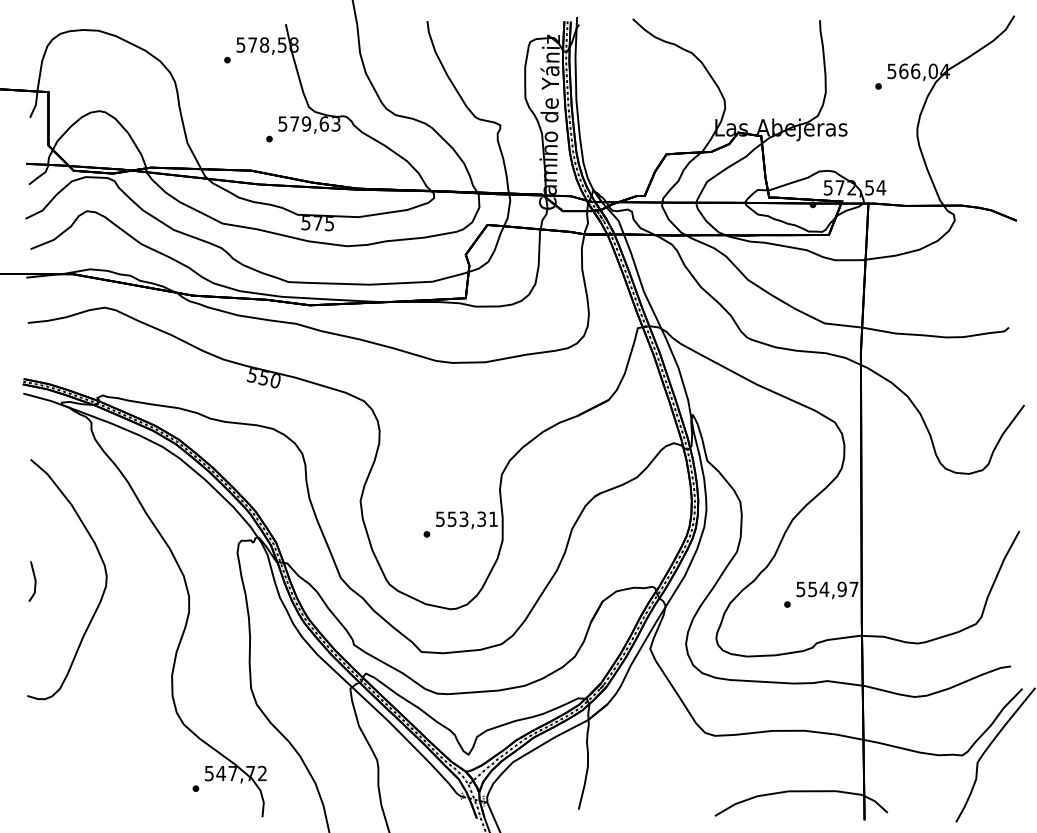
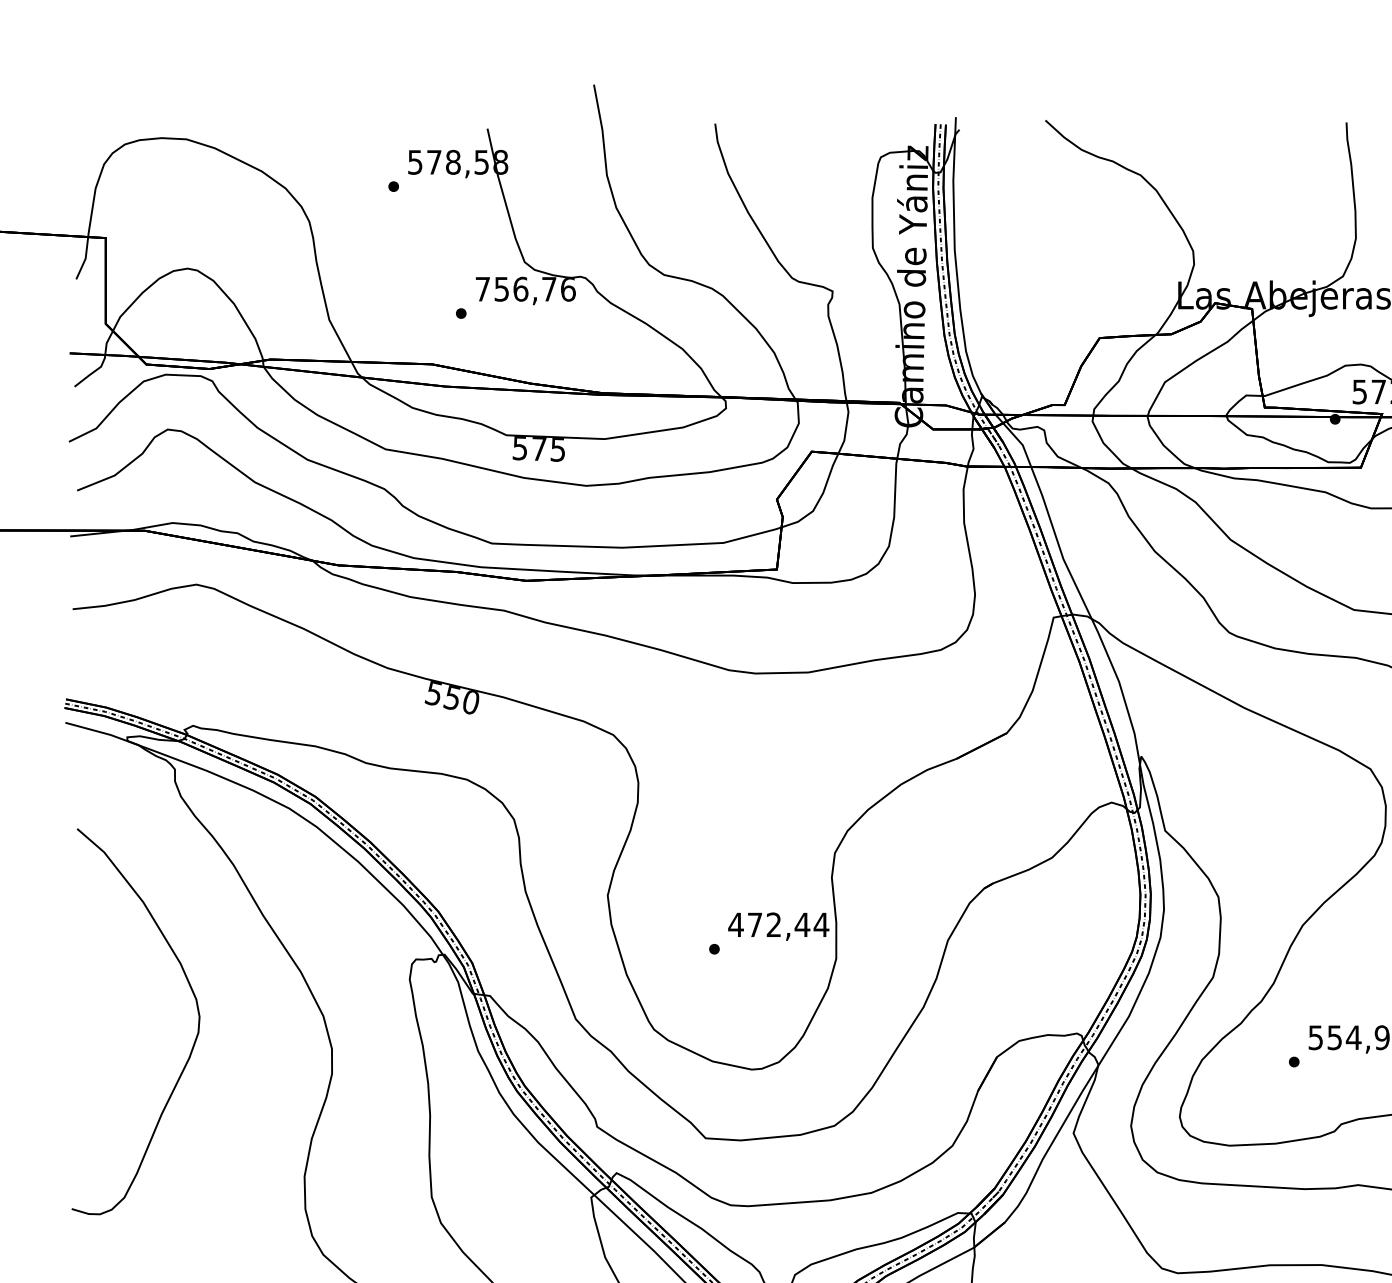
text: (309, 123) -> (525, 288), 579,63 -> 756,76
text: (466, 518) -> (778, 923), 553,31 -> 472,44
line: (34, 581) -> (83, 1024), removed

